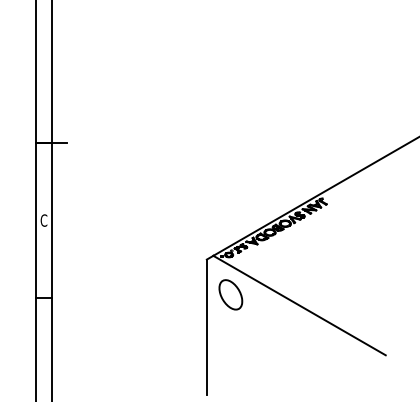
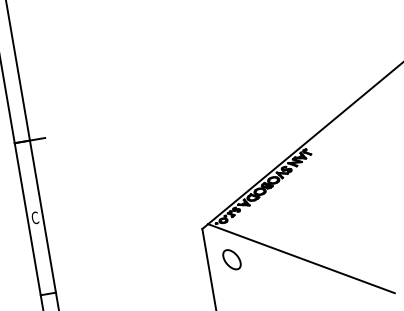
part: (230, 294) -> (231, 259), size x0.7

